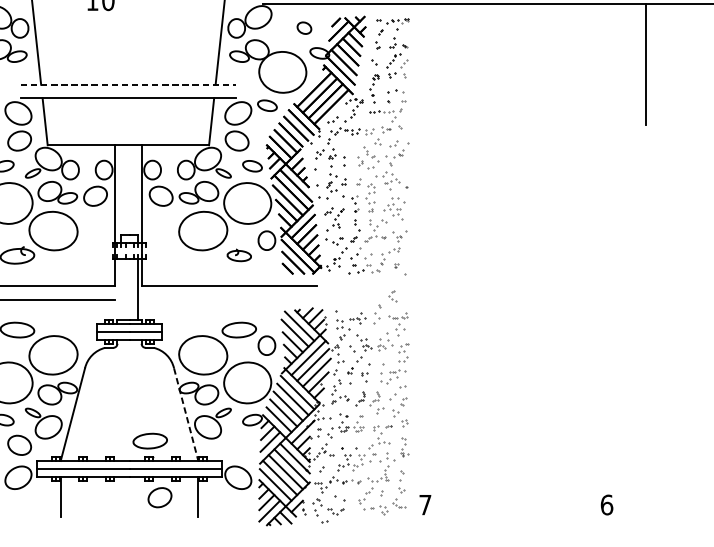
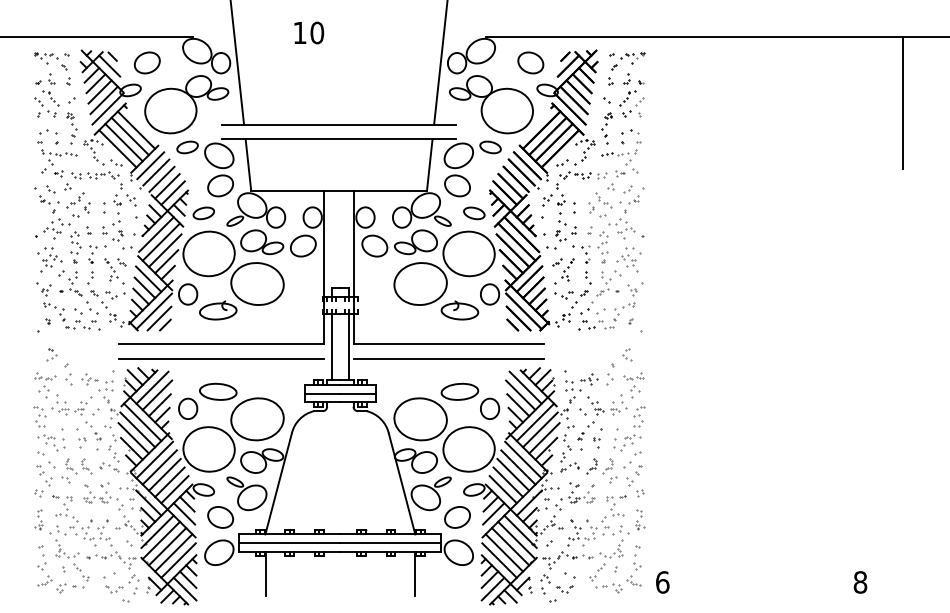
part: (304, 27) -> (530, 62), size x1.67
line: (128, 84) -> (339, 124), dashed -> solid
part: (238, 255) -> (459, 310), size x1.43
line: (121, 287) -> (331, 345), added
line: (228, 300) -> (448, 359), added
line: (186, 415) -> (402, 484), dashed -> solid
part: (149, 440) -> (362, 512), removed
part: (159, 497) -> (457, 517), moved
text: (425, 505) -> (662, 582), 7 -> 6
text: (606, 505) -> (860, 582), 6 -> 8

